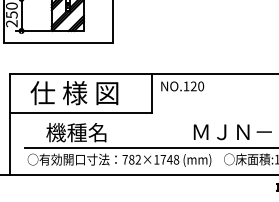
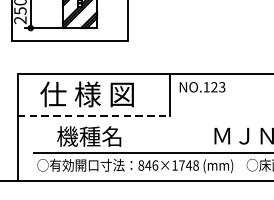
text: (201, 86) -> (222, 87), NO.120 -> NO.123
line: (81, 112) -> (94, 115), solid -> dashed
text: (131, 159) -> (148, 165), 782×1748 -> 846×1748

